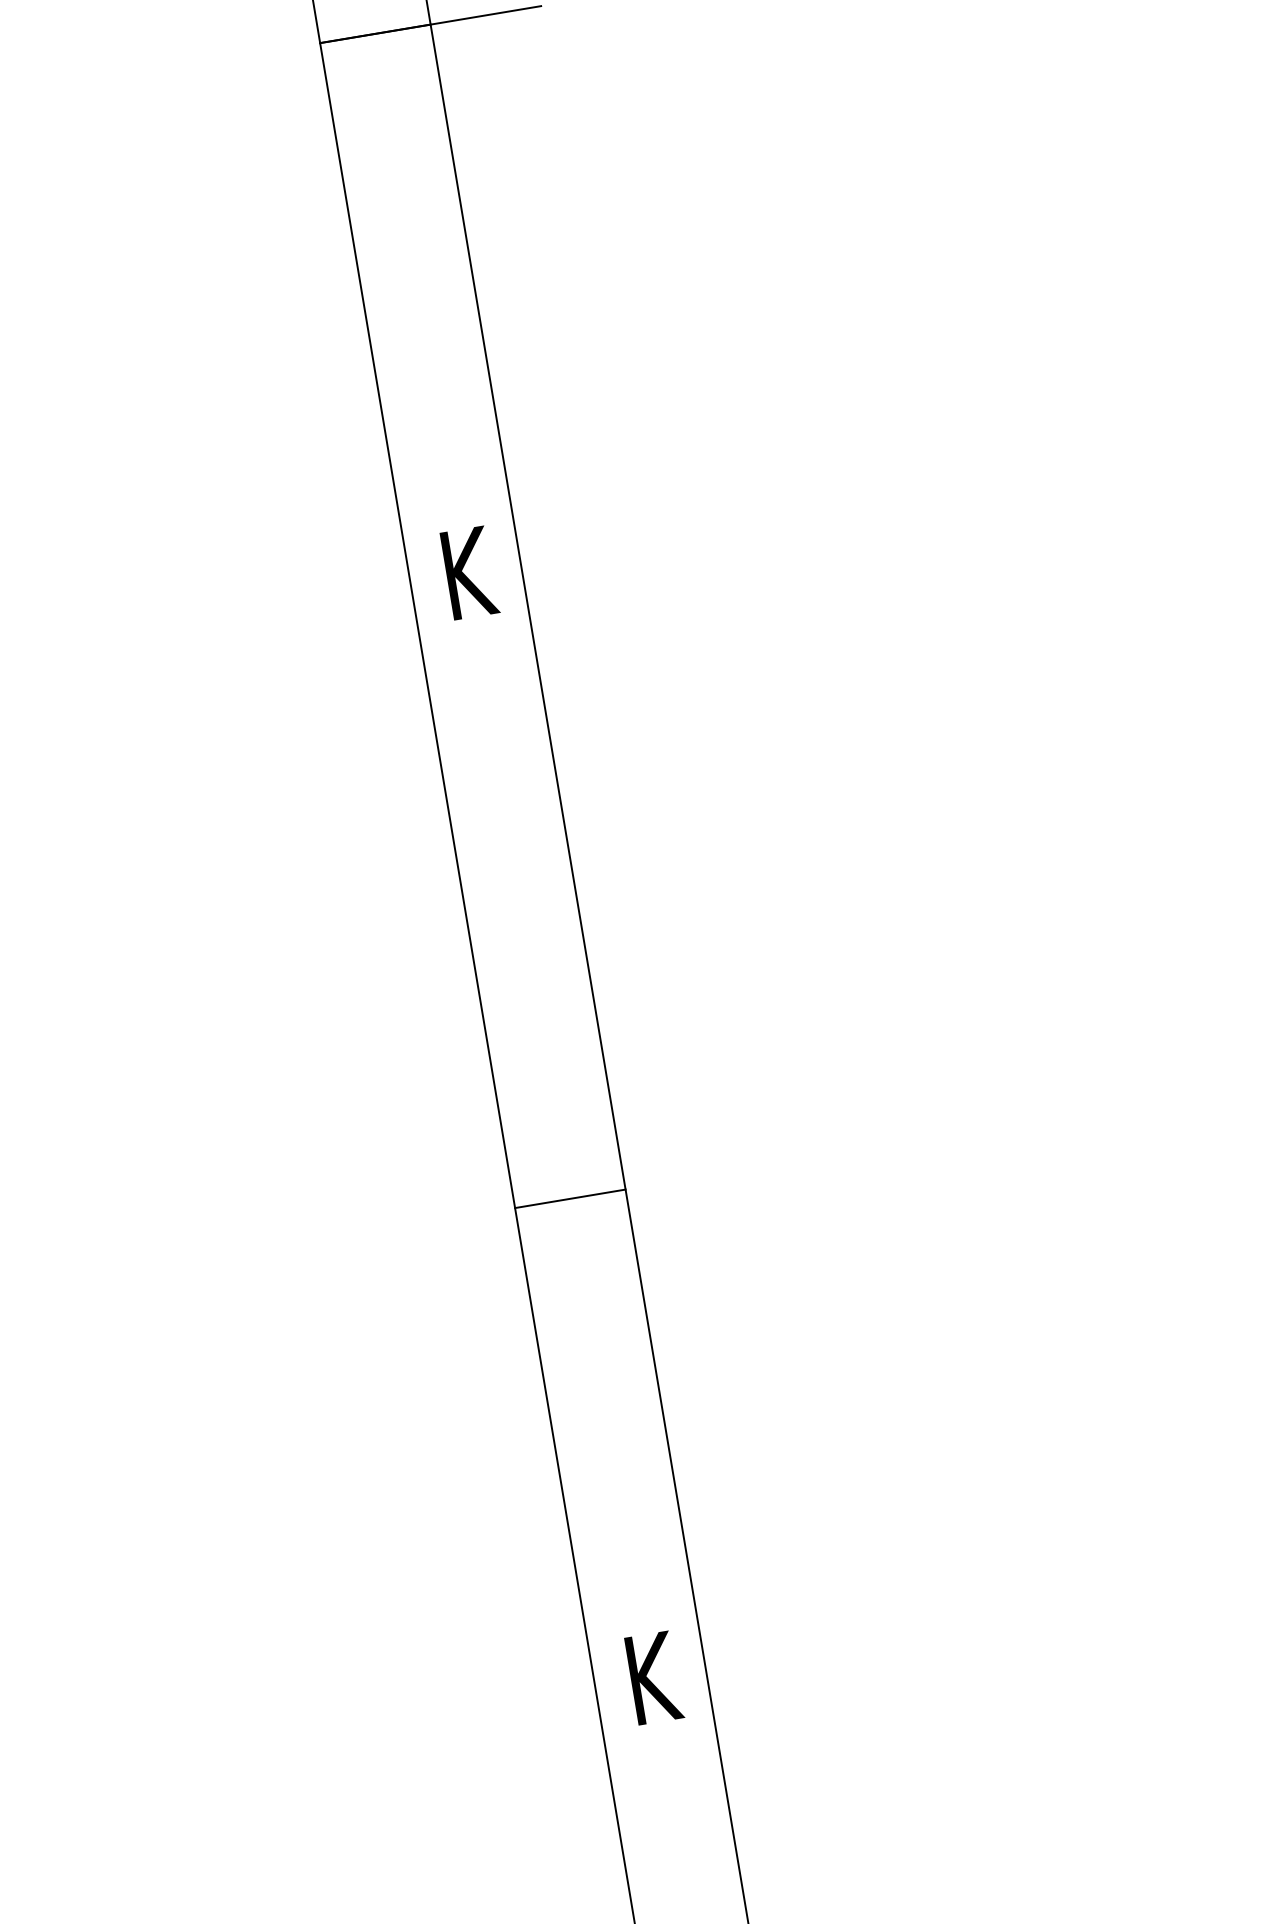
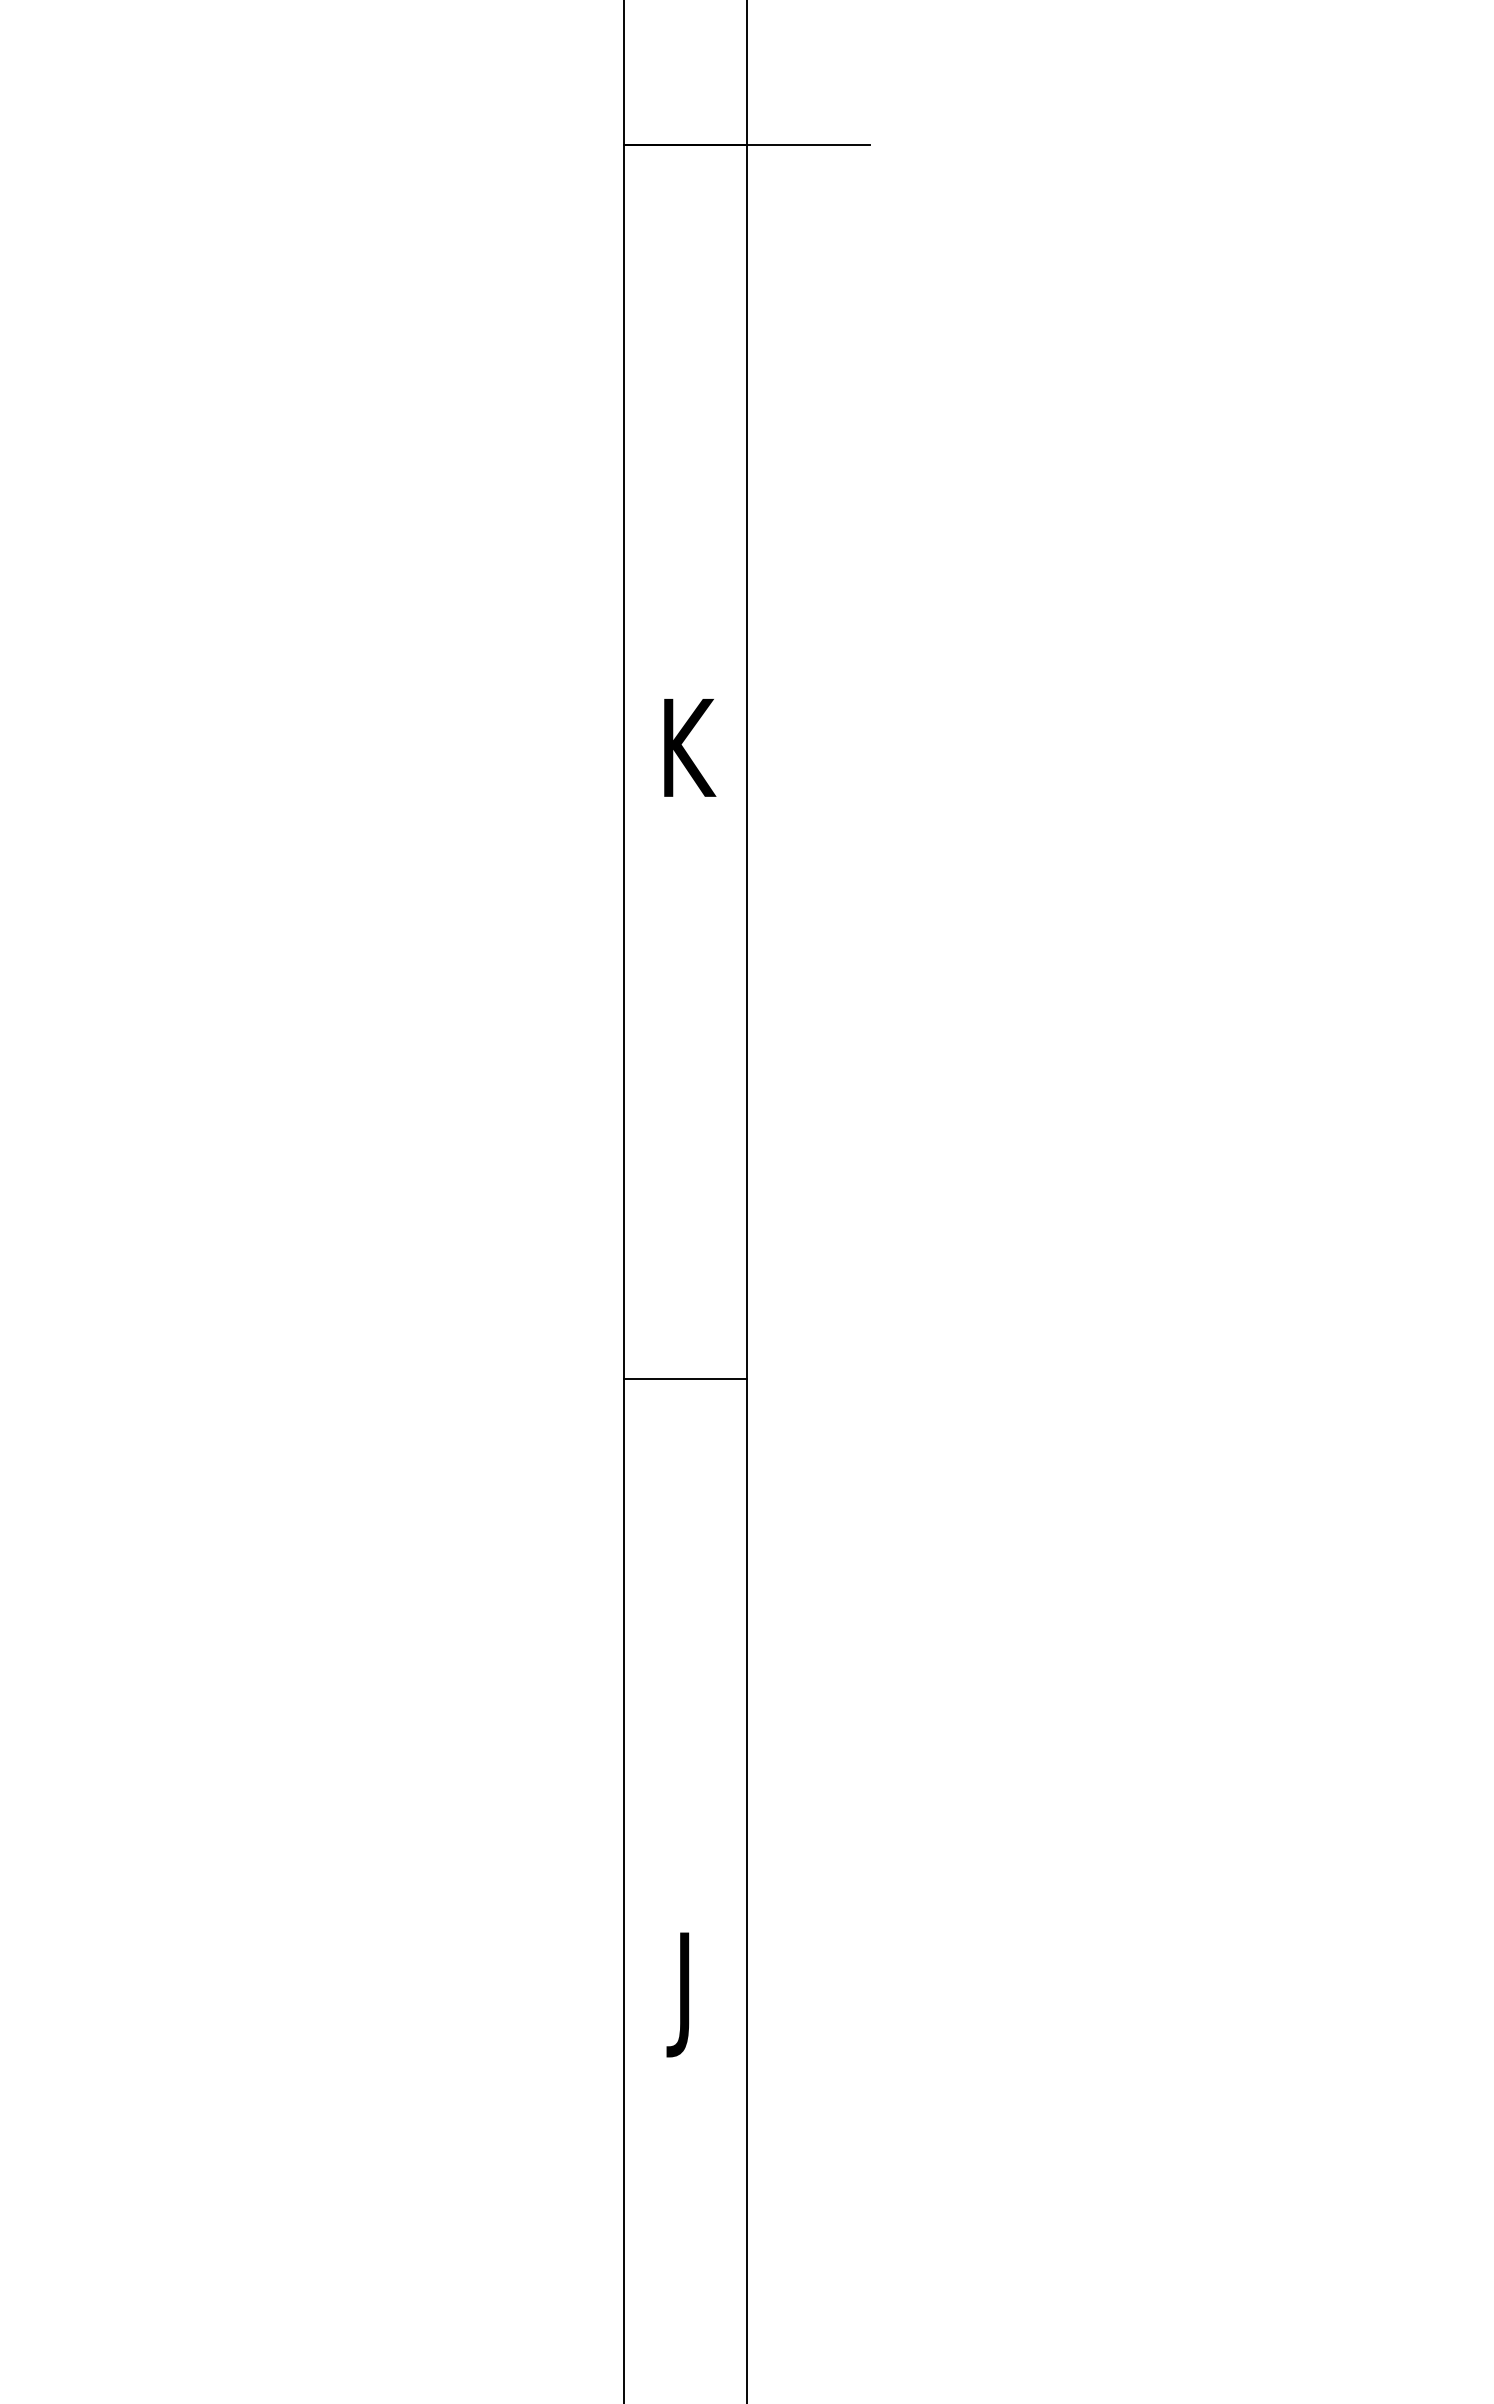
line: (570, 1198) -> (685, 1378), moved
text: (656, 1689) -> (689, 1994), K -> J

